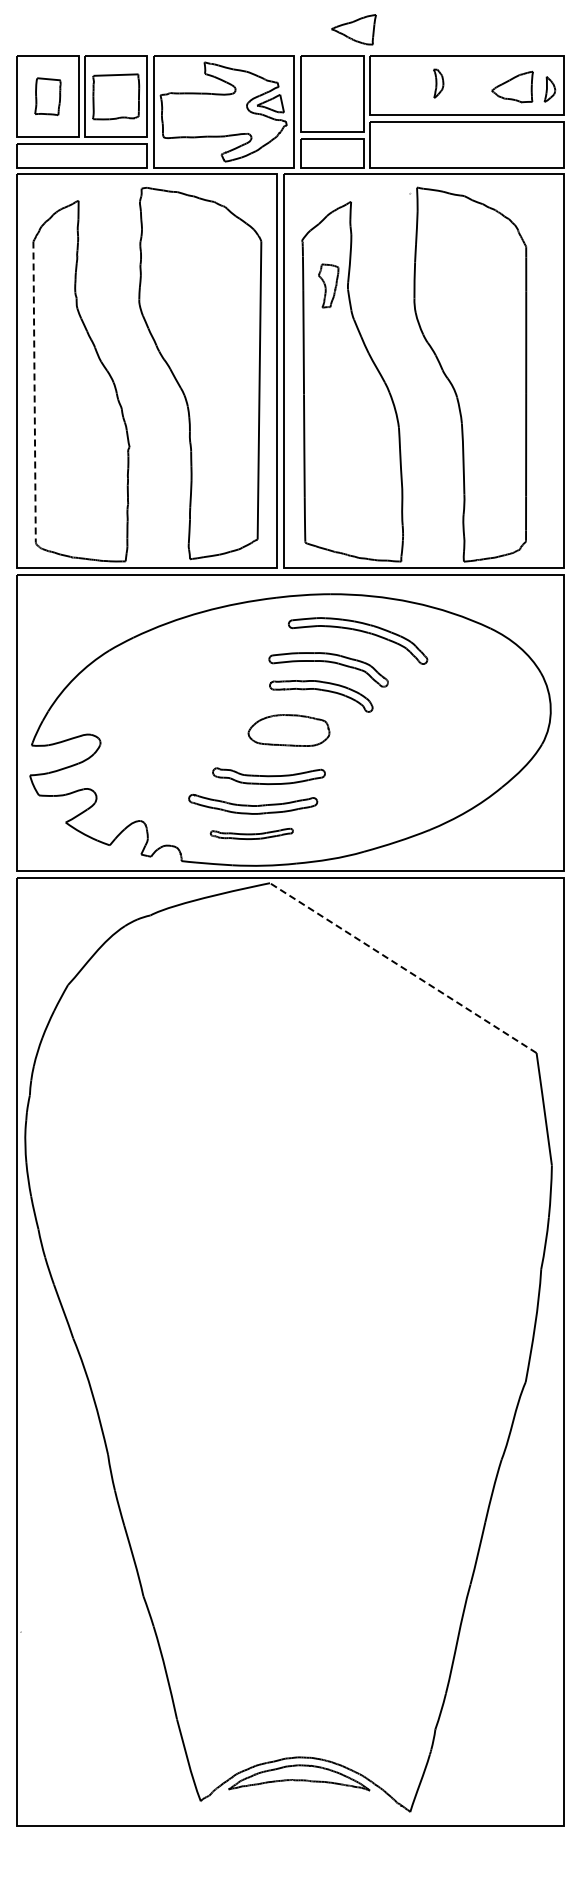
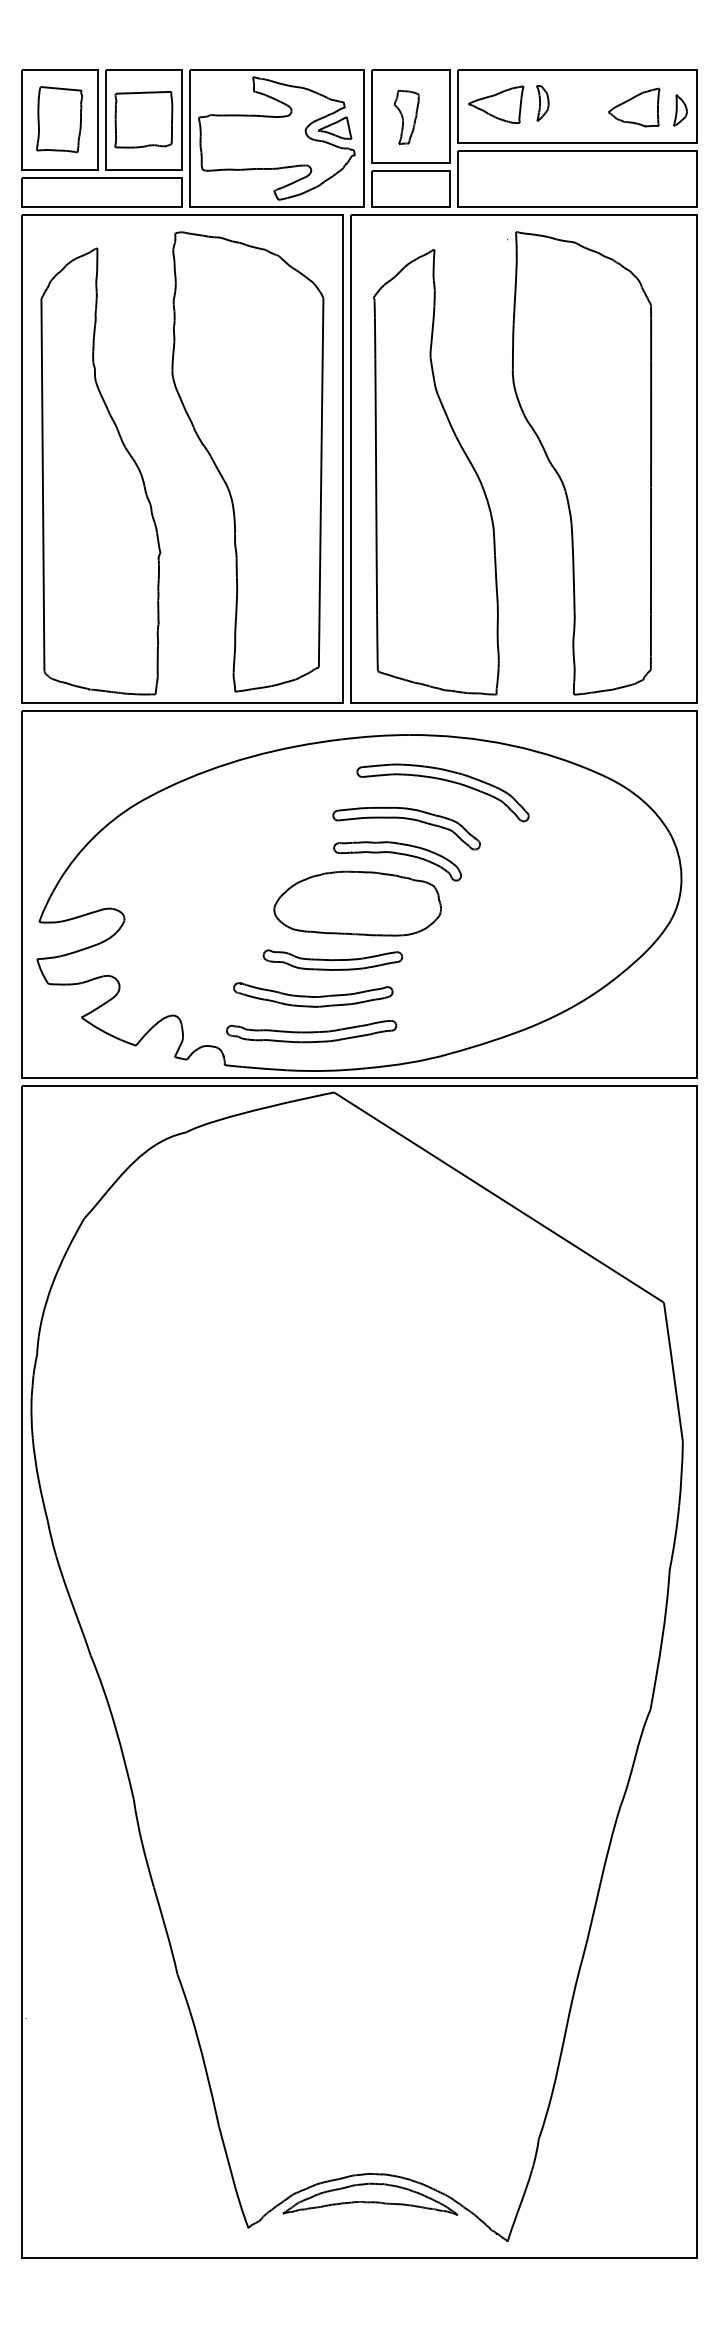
part: (353, 29) -> (495, 104), moved
part: (47, 96) -> (58, 119), size x1.43
part: (328, 285) -> (406, 116), moved
line: (34, 392) -> (42, 485), dashed -> solid
part: (288, 730) -> (357, 903), size x1.67
part: (251, 833) -> (311, 1031), size x1.67
line: (402, 967) -> (498, 1196), dashed -> solid

